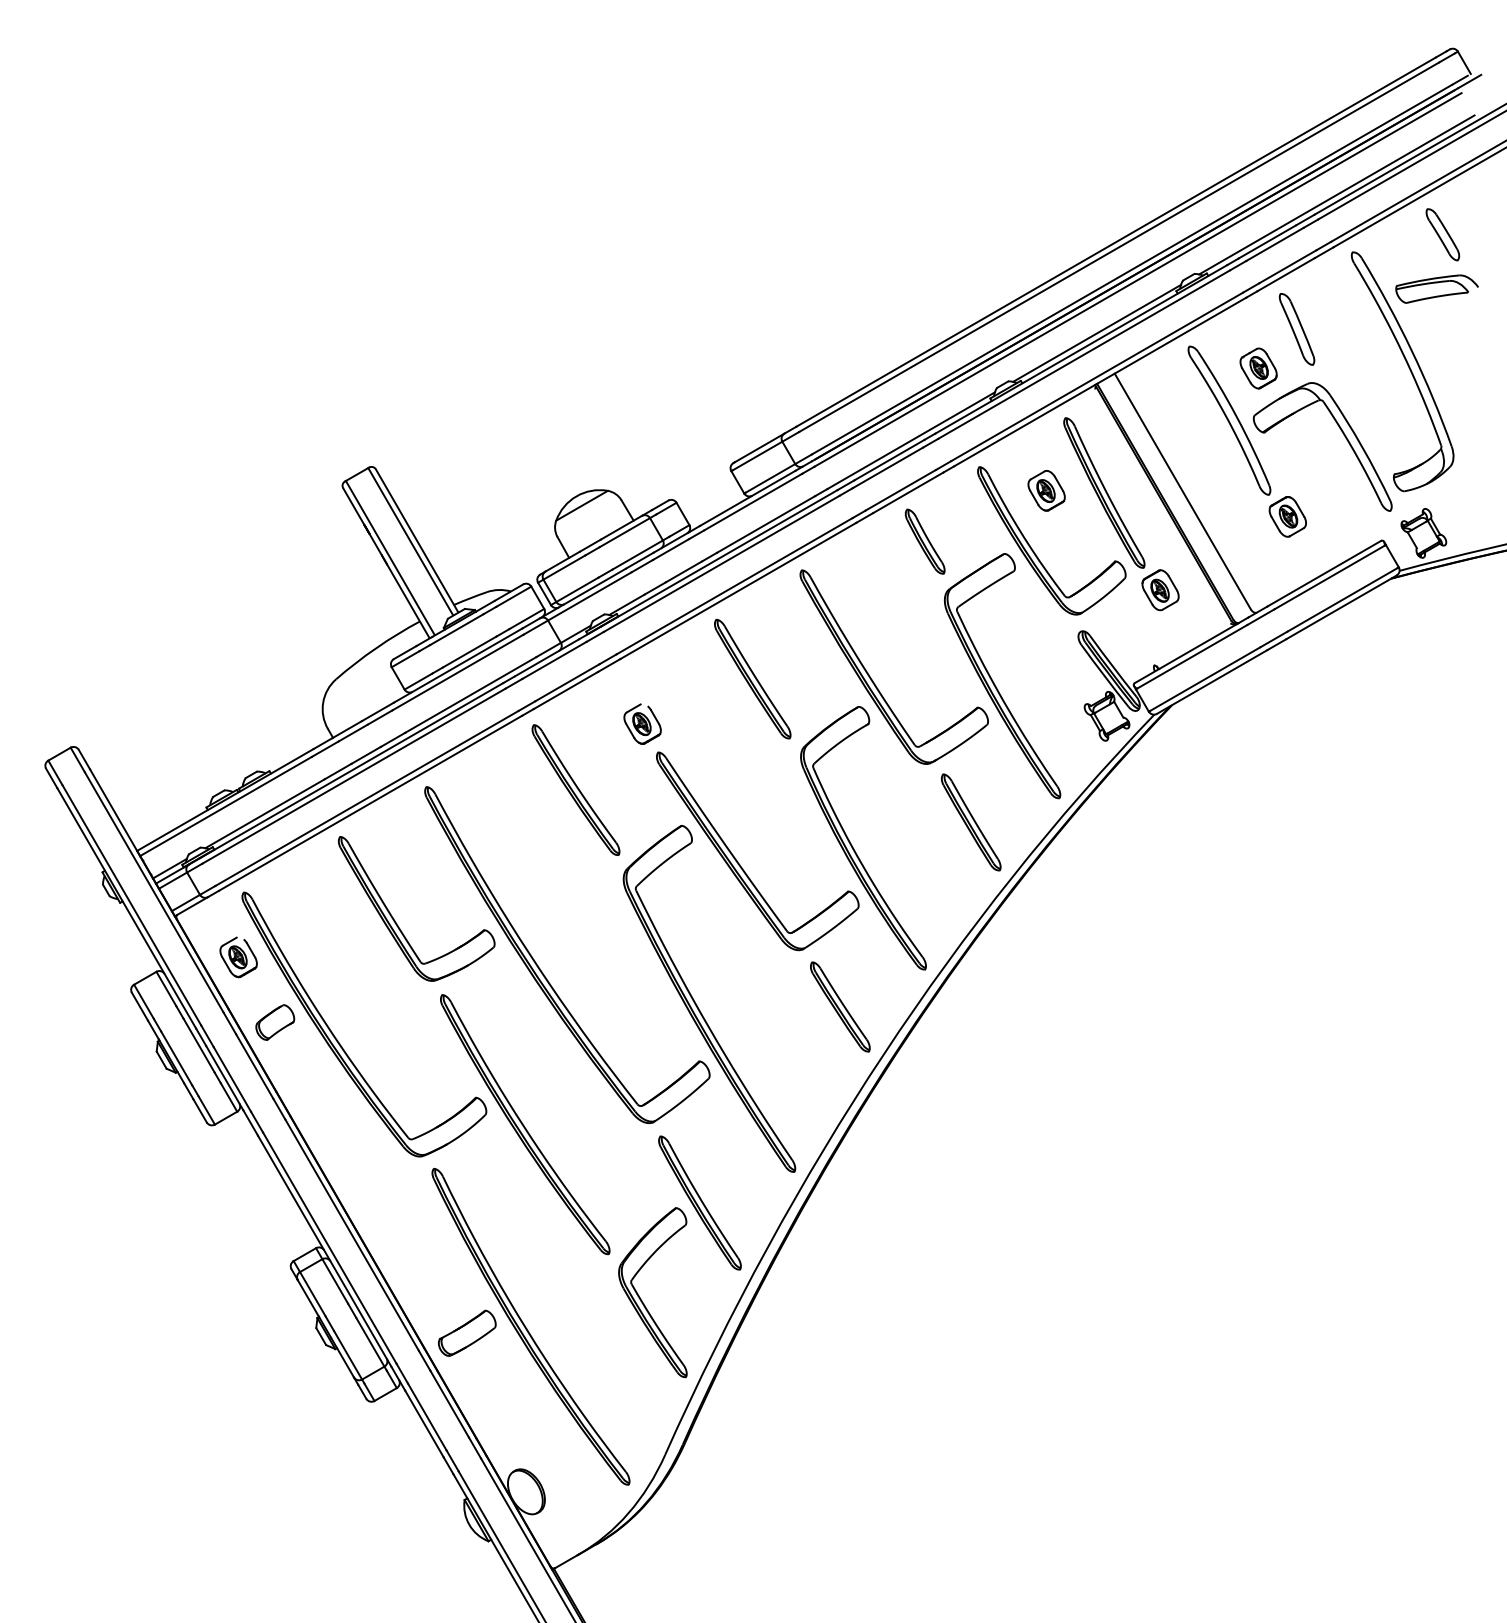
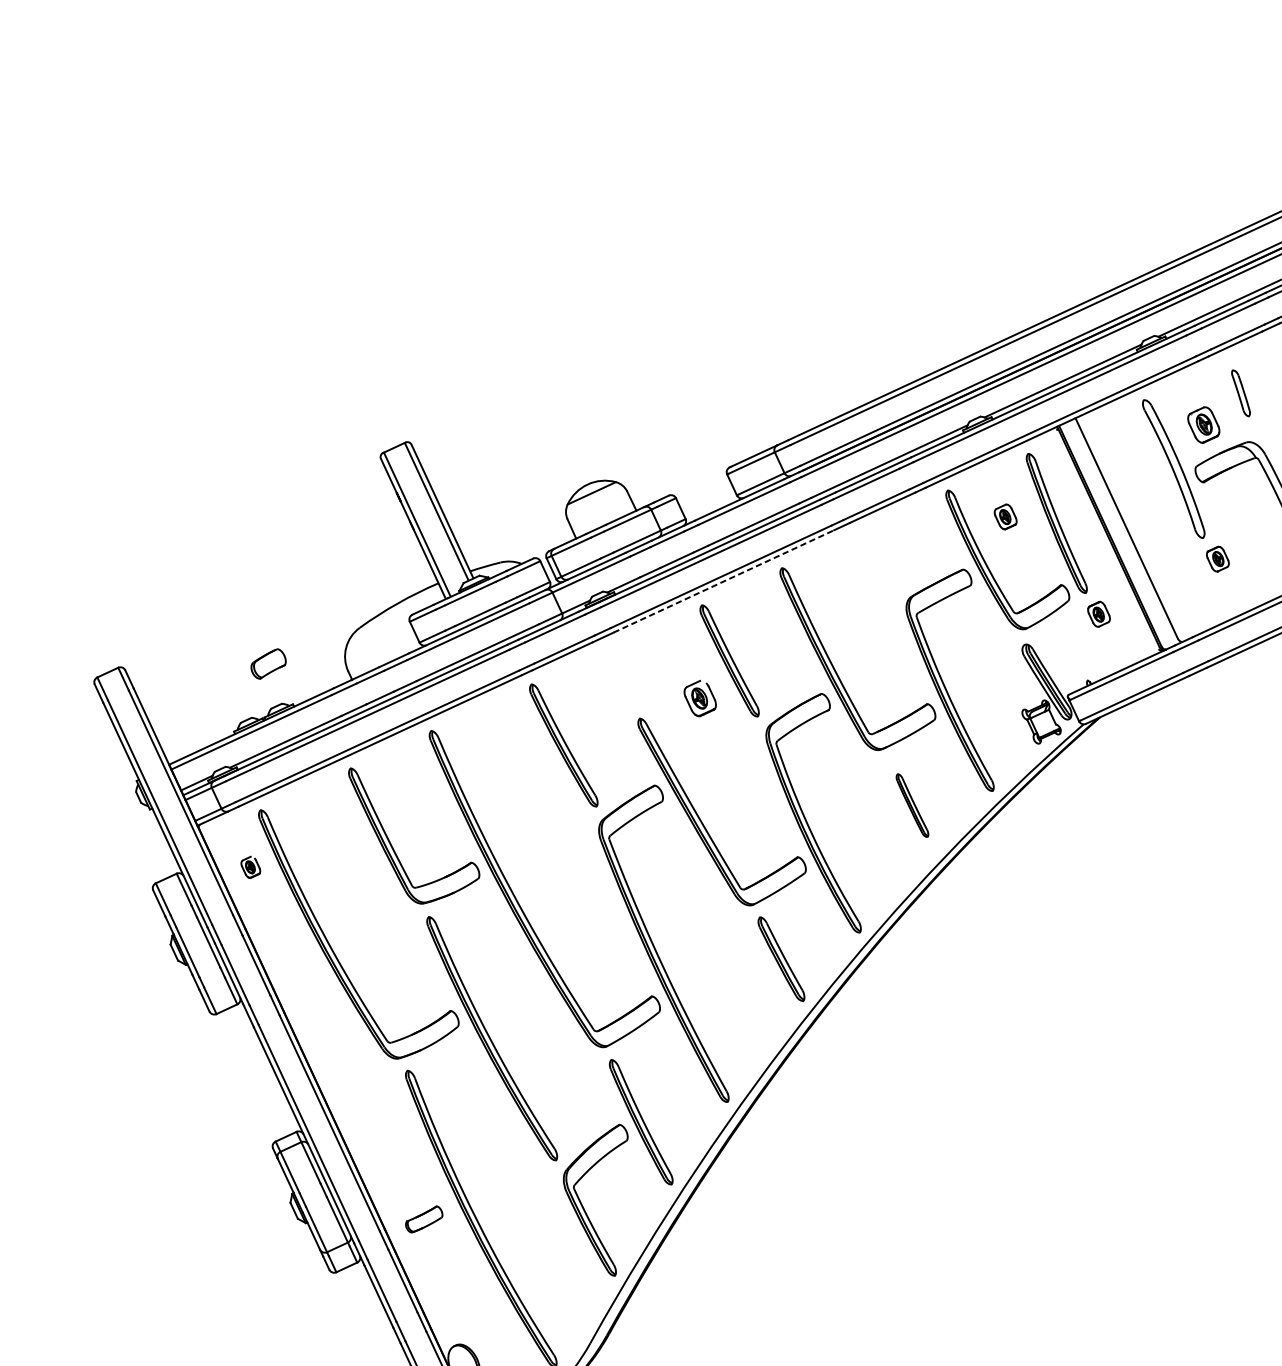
part: (1296, 329) -> (1240, 393), size x0.7
part: (1046, 490) -> (1005, 516), size x0.7
part: (1287, 516) -> (1217, 558), size x0.7
part: (924, 541) -> (893, 552), removed
line: (738, 590) -> (724, 581), solid -> dashed
part: (1160, 590) -> (1099, 614), size x0.7
part: (642, 723) -> (700, 698), moved
part: (971, 822) -> (912, 805), size x0.7
part: (238, 957) -> (250, 867), size x0.6
part: (275, 1022) -> (268, 664), moved
part: (467, 1332) -> (424, 1218), size x0.7

